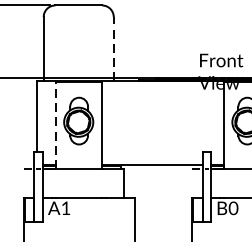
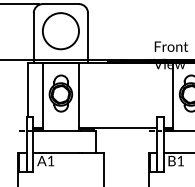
circle: (78, 40) -> (60, 31), added
line: (114, 48) -> (88, 37), dashed -> solid
line: (56, 124) -> (43, 96), dashed -> solid
text: (233, 207) -> (180, 160), B0 -> B1

